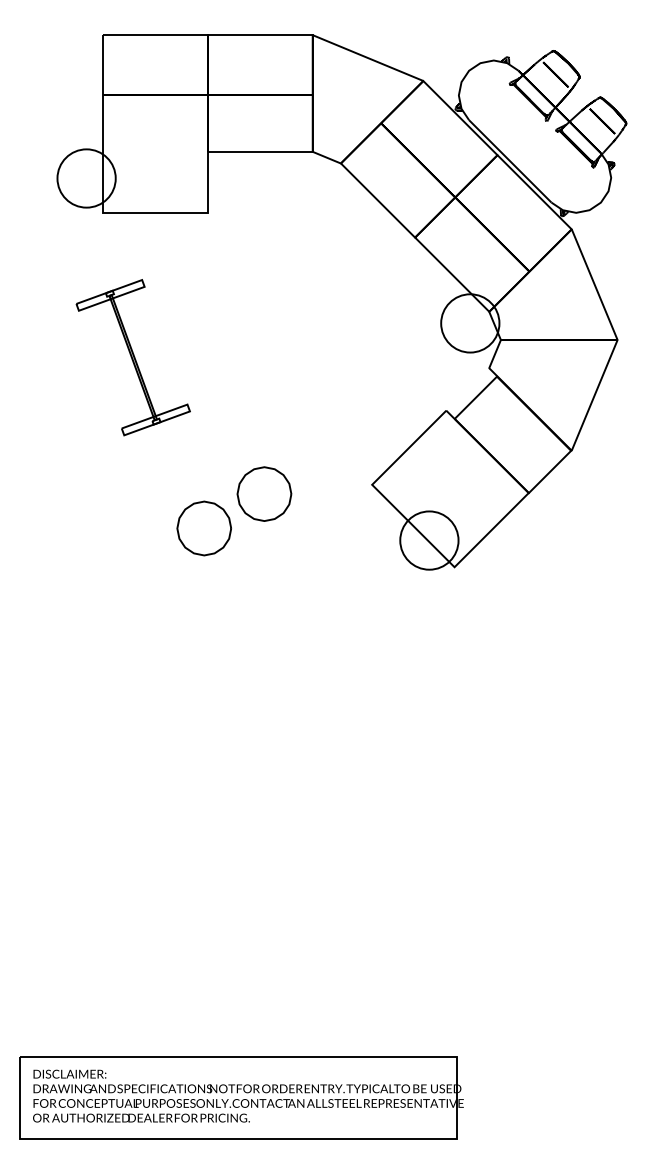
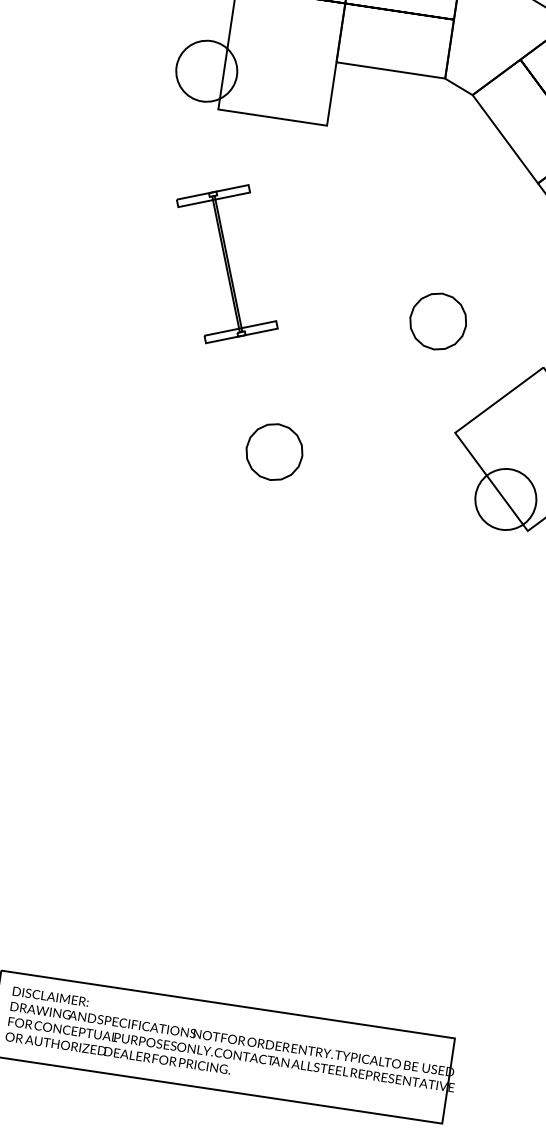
part: (264, 493) -> (438, 320), moved

